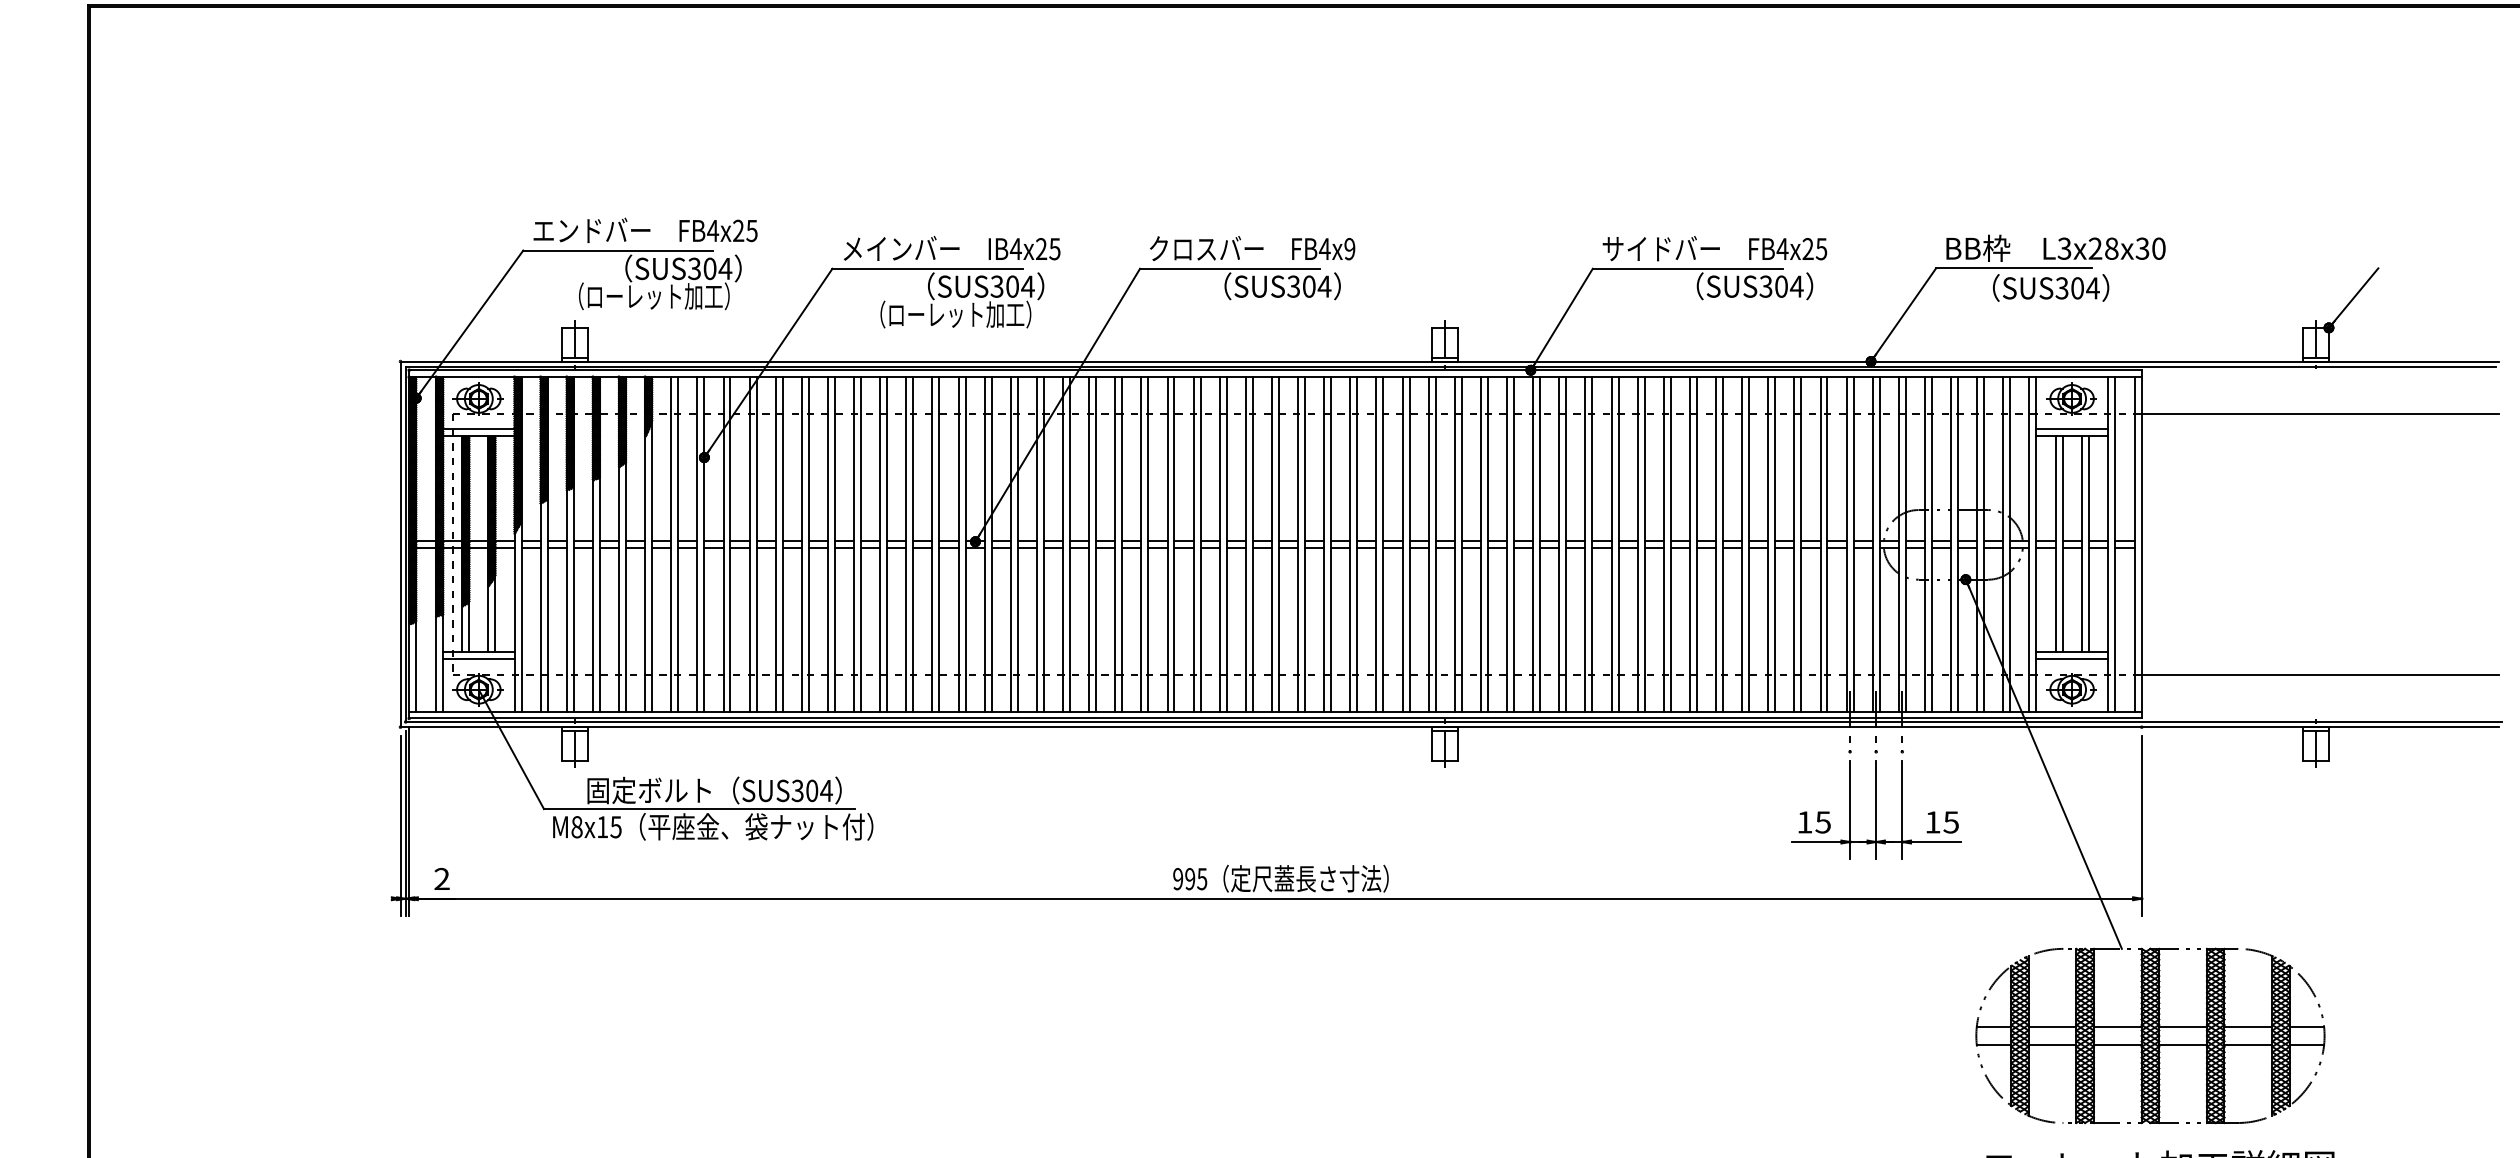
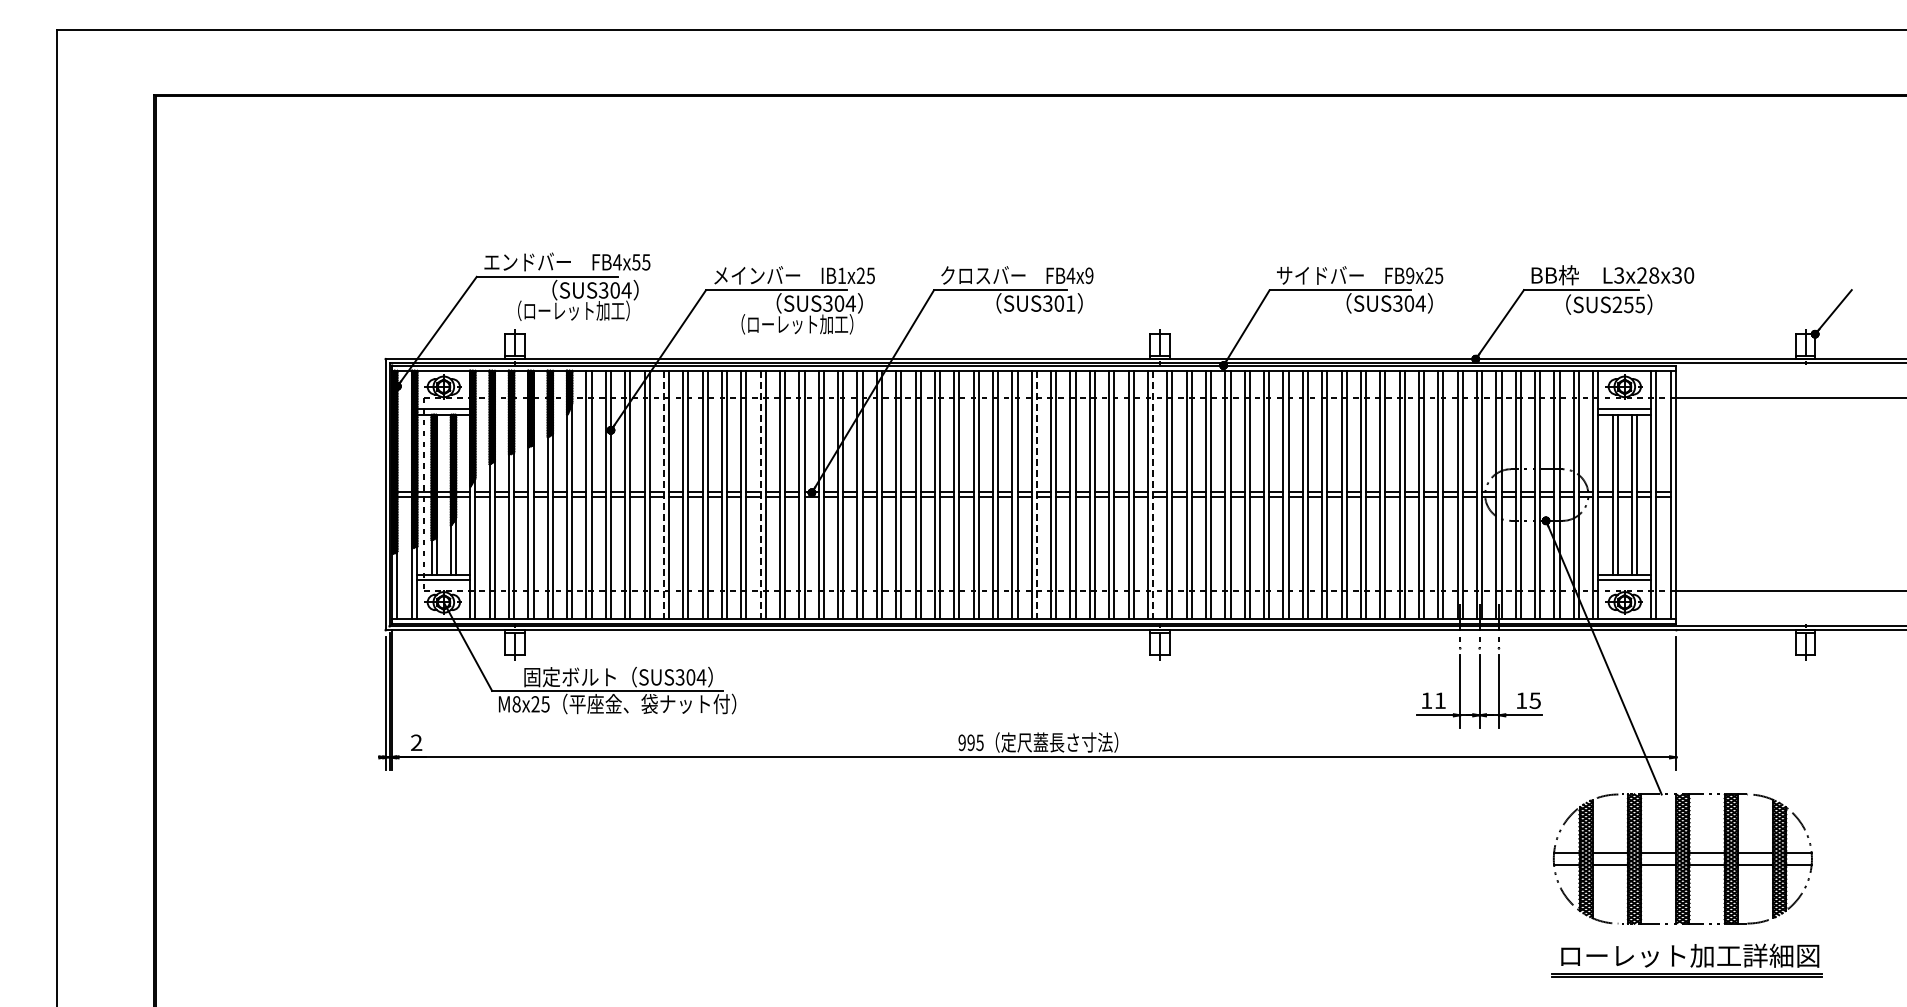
text: (738, 231) -> (636, 262), FB4x25 -> FB4x55
text: (1015, 248) -> (841, 275), IB4x25 -> IB1x25
text: (1781, 248) -> (1409, 275), FB4x25 -> FB9x25
text: (1324, 286) -> (1070, 303), SUS304 -> SUS301
text: (2077, 287) -> (1628, 304), SUS304 -> SUS255
line: (775, 544) -> (663, 494), solid -> dashed
line: (906, 544) -> (760, 494), solid -> dashed
line: (1278, 544) -> (1036, 494), solid -> dashed
line: (1436, 544) -> (1153, 494), solid -> dashed
text: (1822, 822) -> (1439, 700), 15 -> 11
text: (602, 827) -> (535, 704), M8x15 -> M8x25

